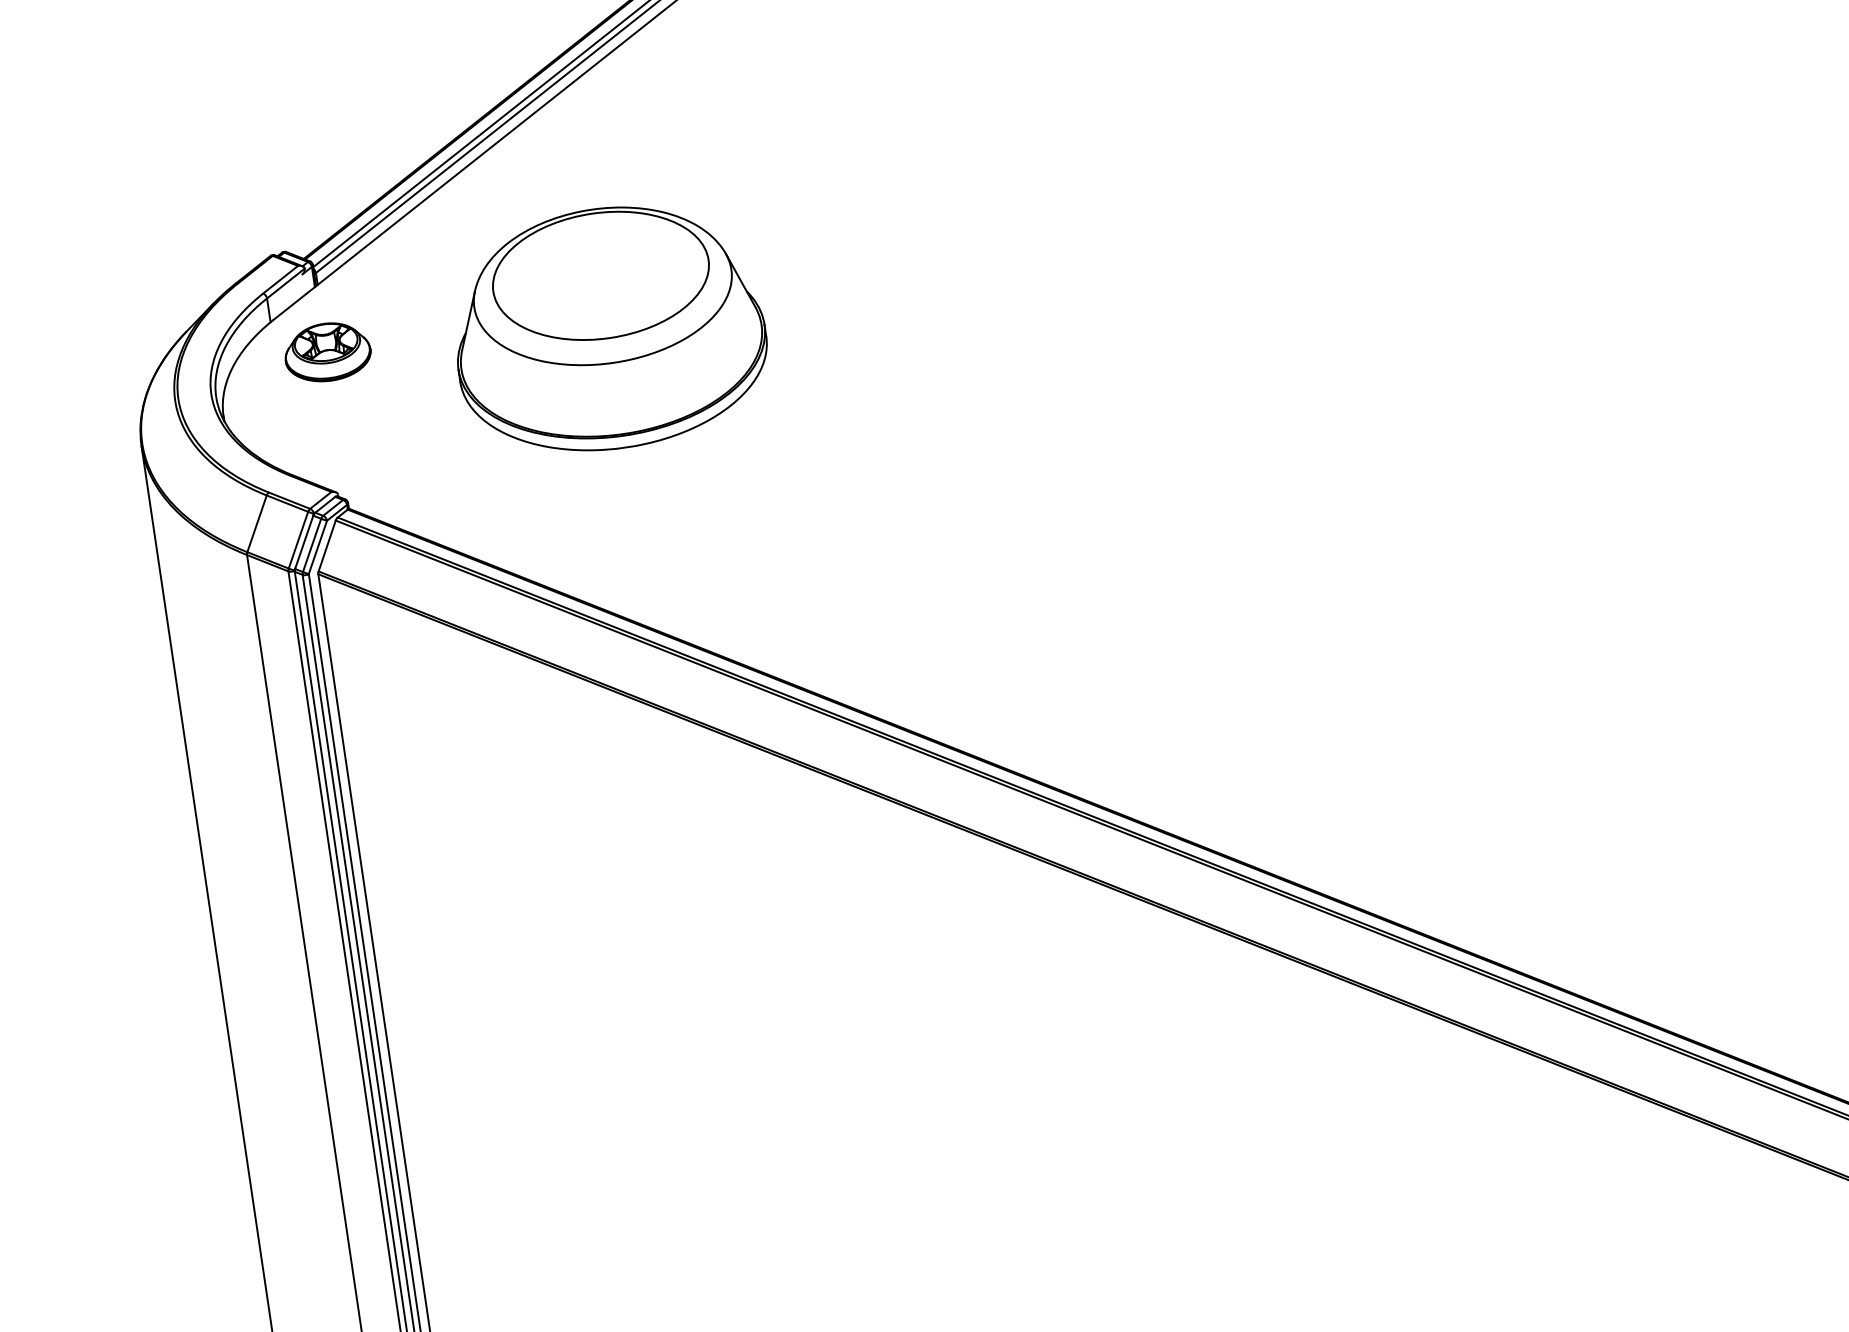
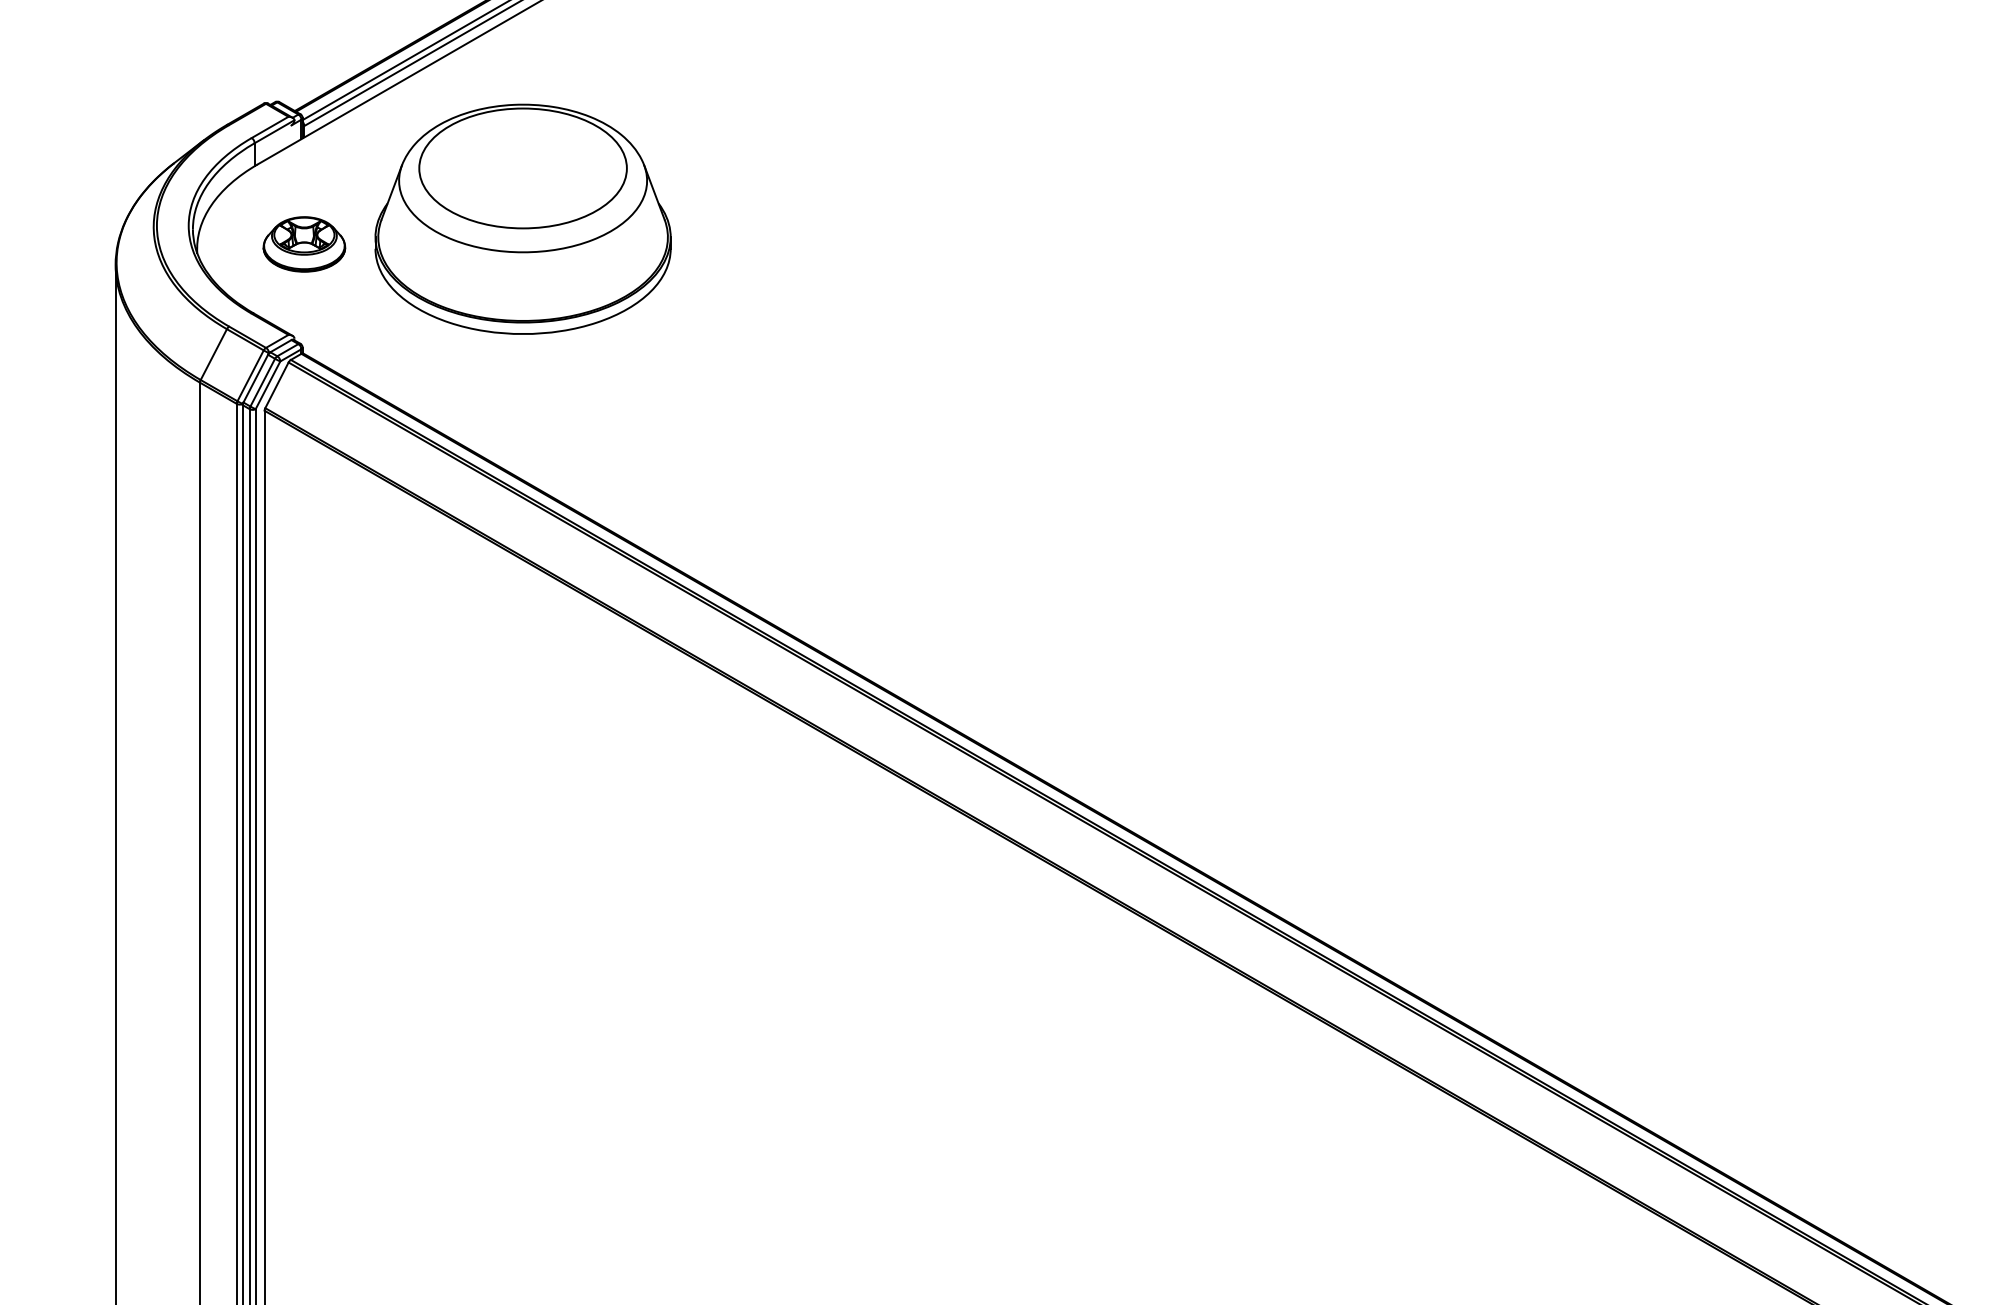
part: (608, 327) -> (522, 218), moved
part: (327, 352) -> (304, 244), moved

